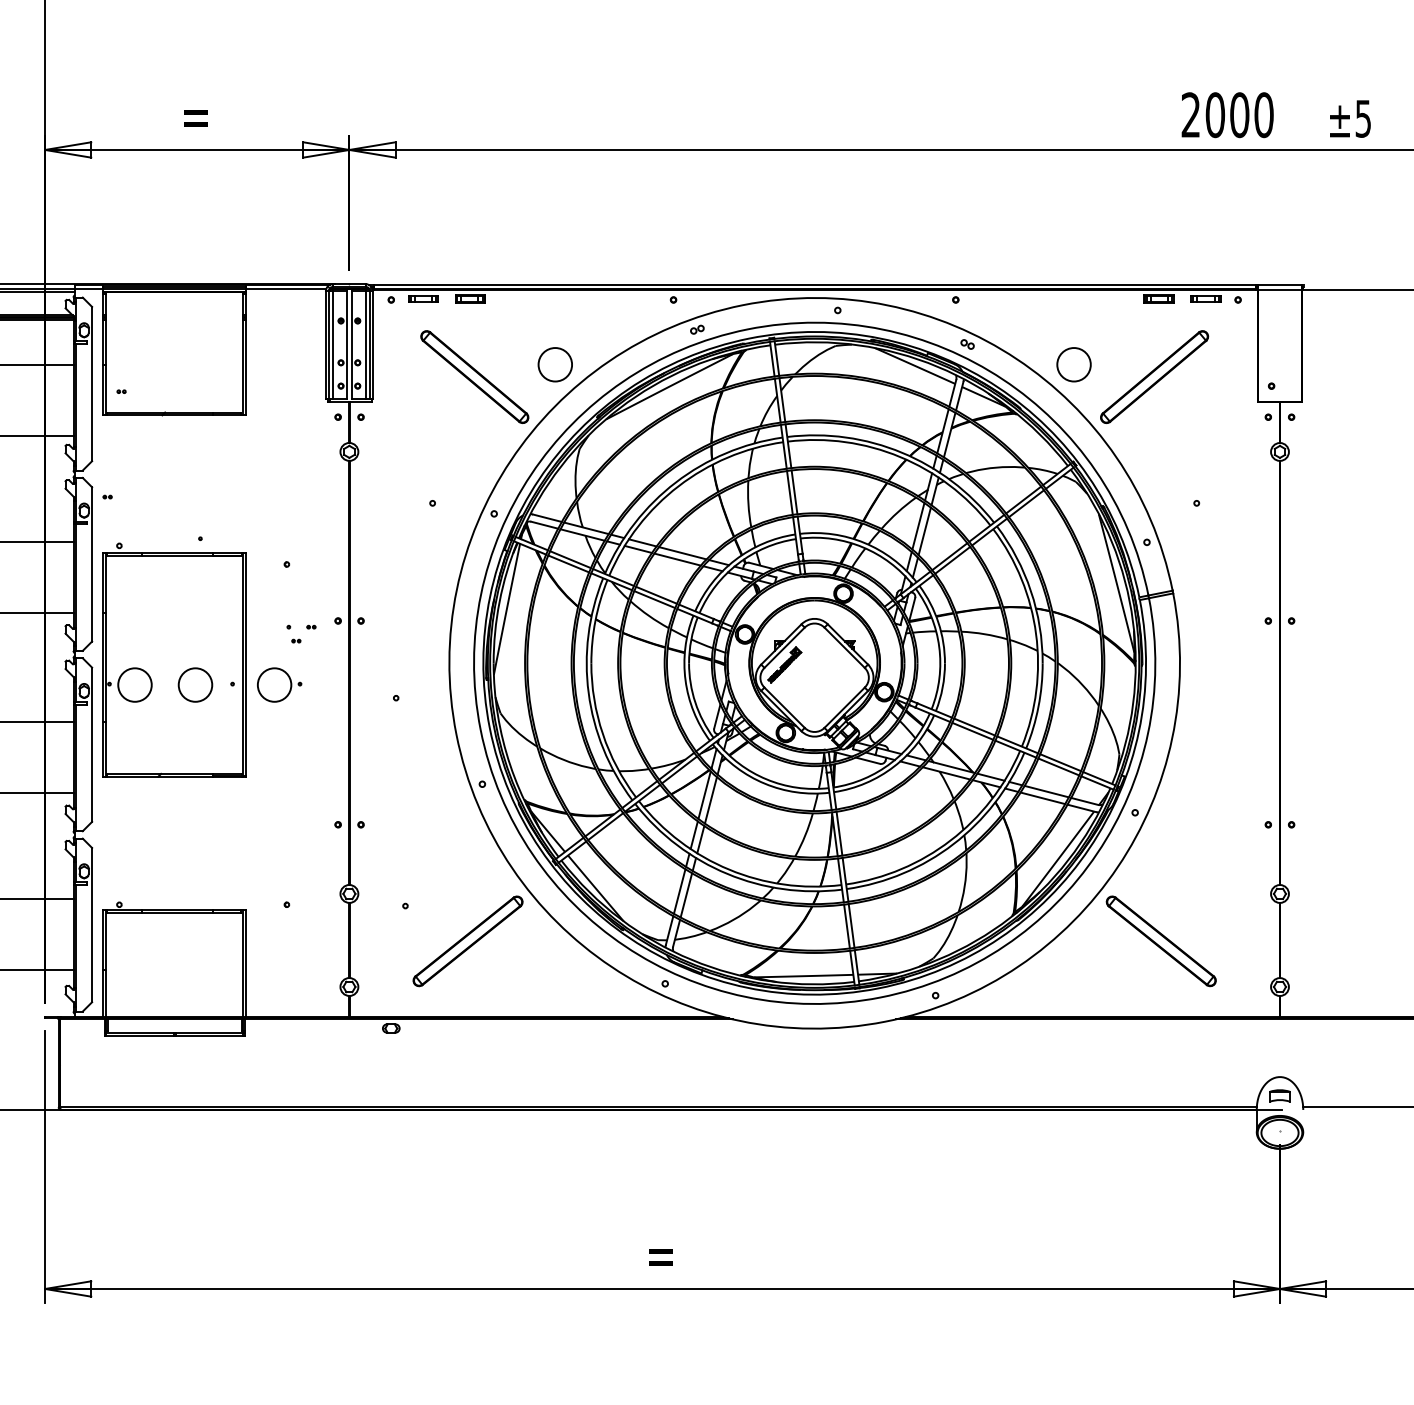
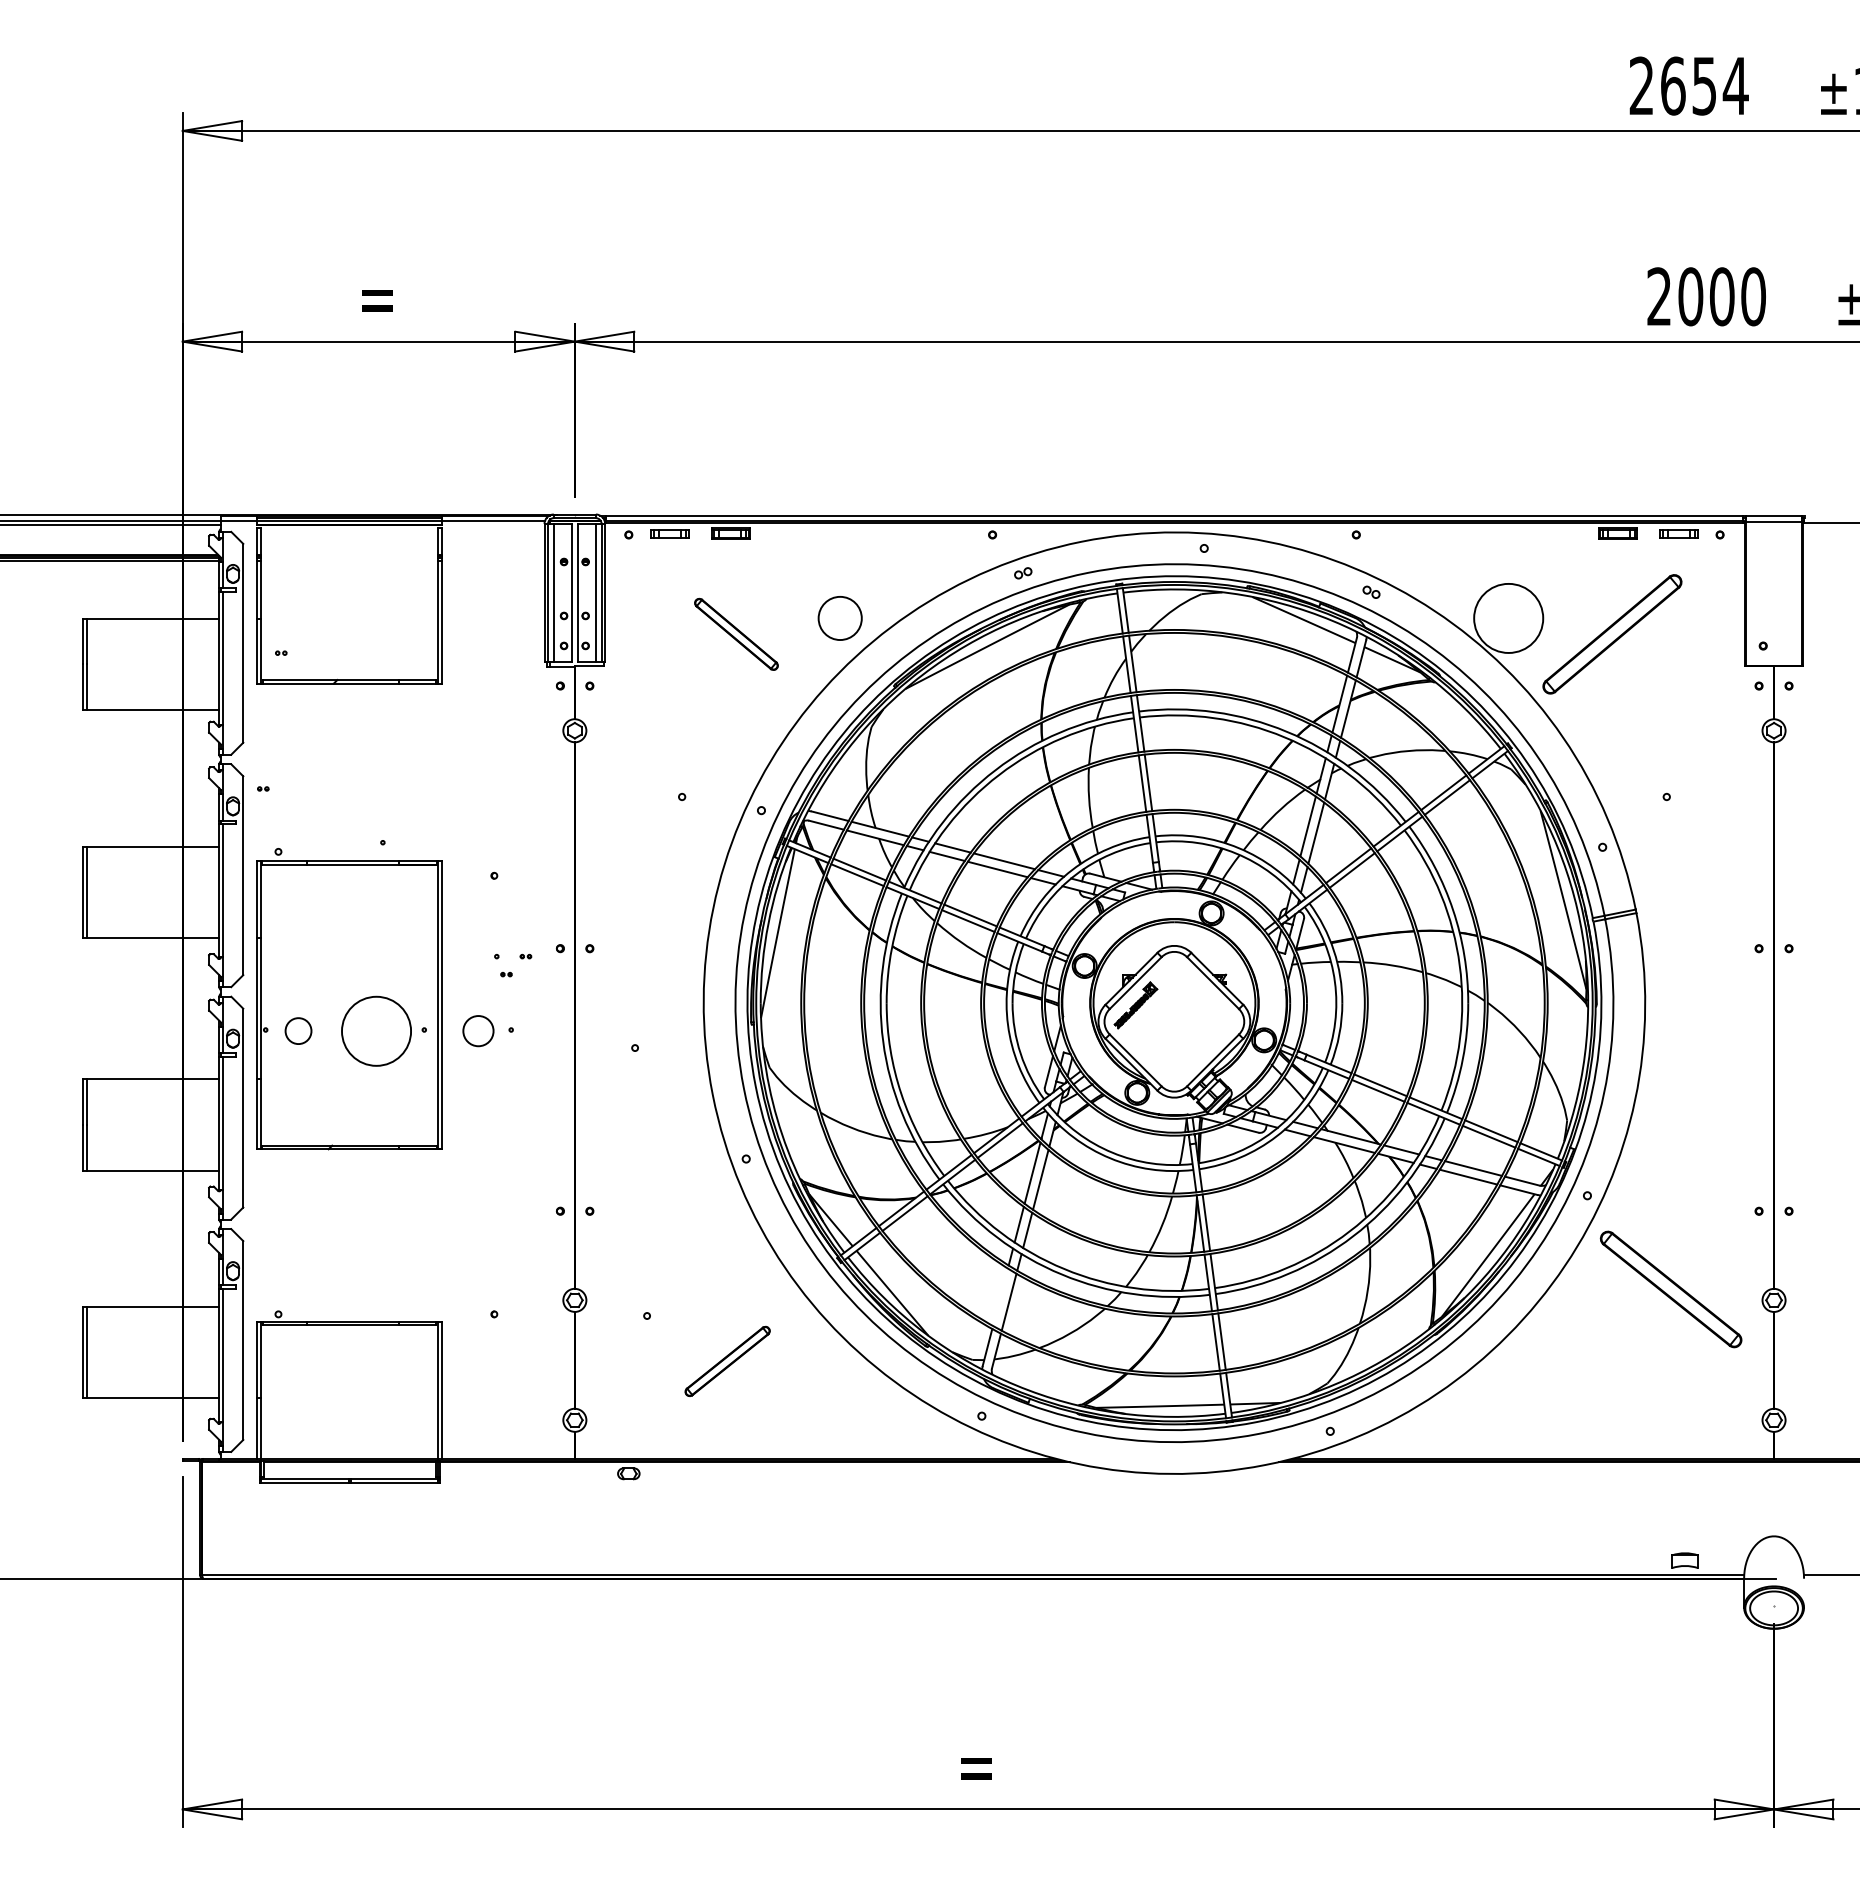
circle: (1073, 364) -> (1508, 618), size x1.6
part: (474, 377) -> (736, 634), size x0.6
circle: (134, 684) -> (298, 1030), size x0.6
circle: (195, 684) -> (376, 1030), size x1.6
circle: (274, 684) -> (478, 1030), size x0.7
line: (679, 890) -> (1000, 1296), removed
part: (467, 941) -> (727, 1361), size x0.6
part: (1160, 941) -> (1670, 1289), moved
part: (1279, 1095) -> (1684, 1560), moved

